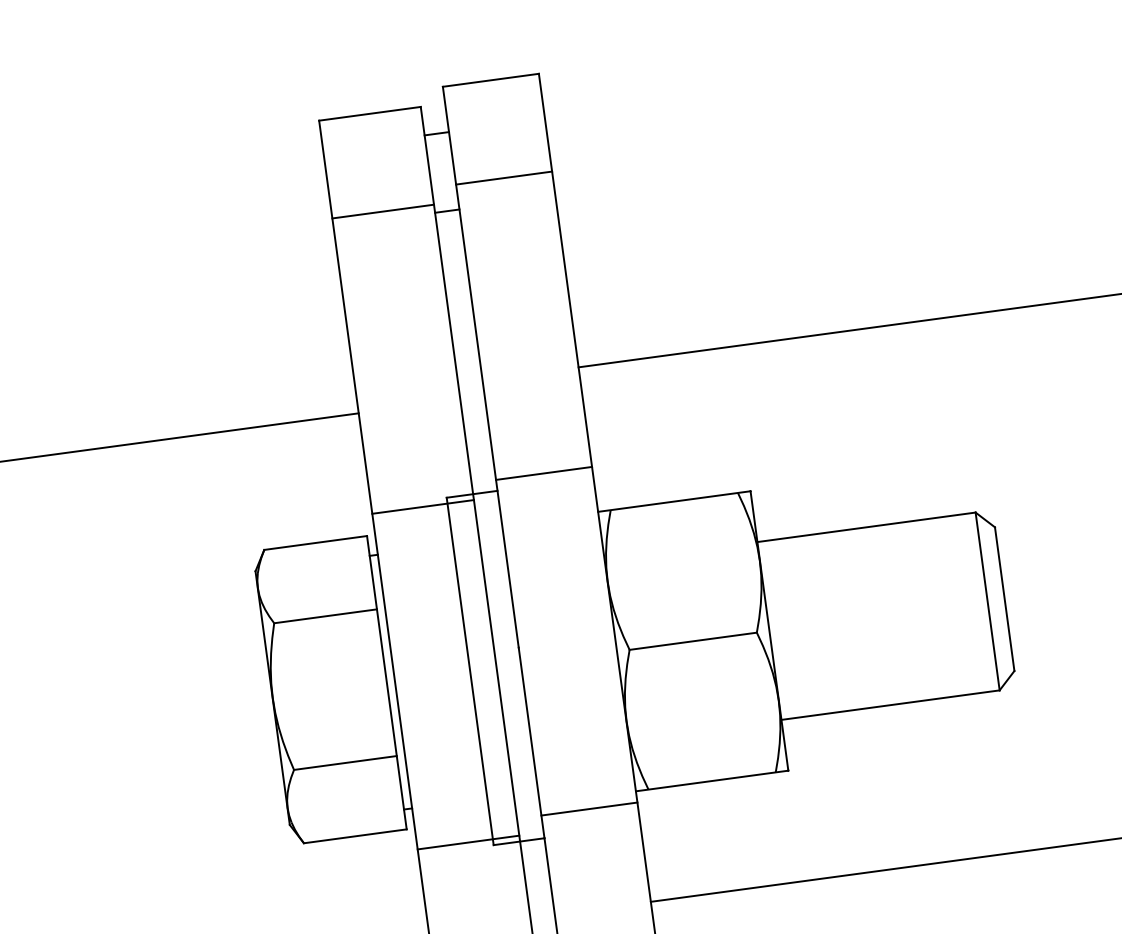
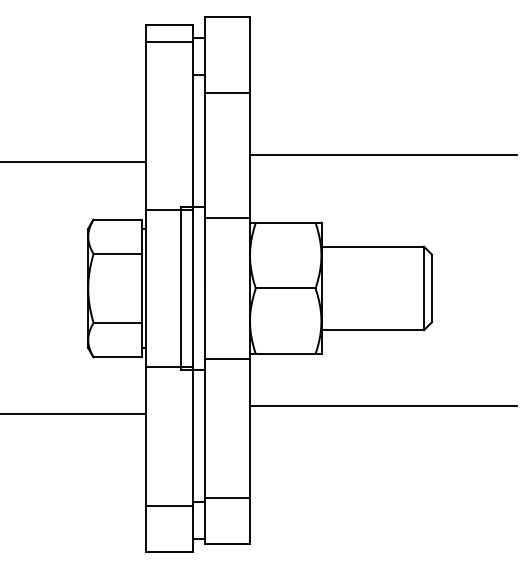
line: (502, 177) -> (226, 92), moved
line: (383, 210) -> (169, 41), moved
line: (542, 473) -> (226, 217), moved

